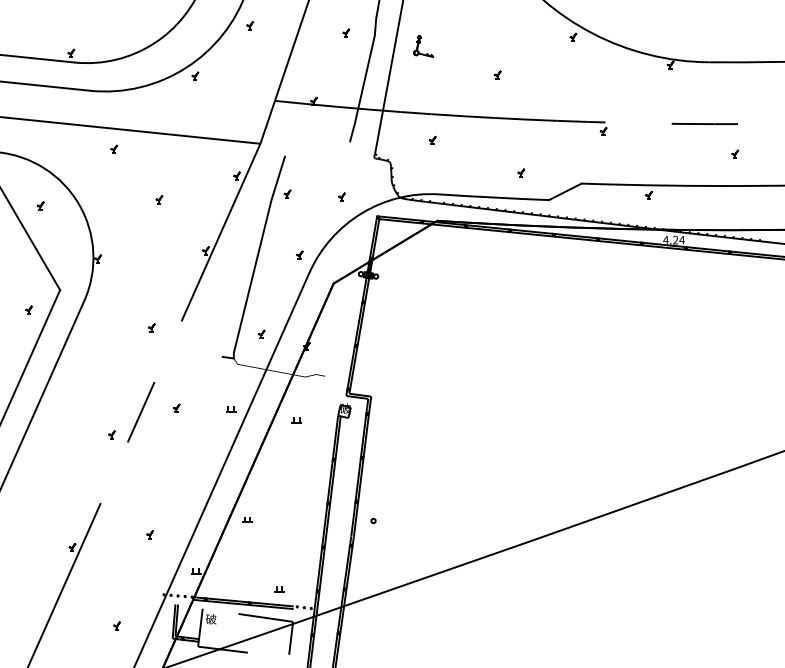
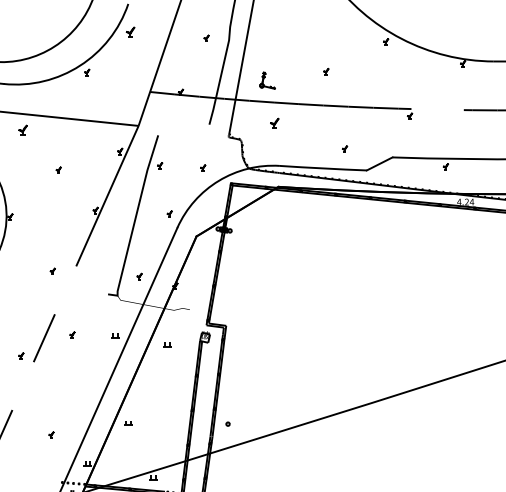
part: (249, 25) -> (129, 32), size x1.6
part: (423, 46) -> (267, 80), moved
part: (432, 139) -> (274, 122), size x1.6
part: (113, 148) -> (22, 129), size x1.6

